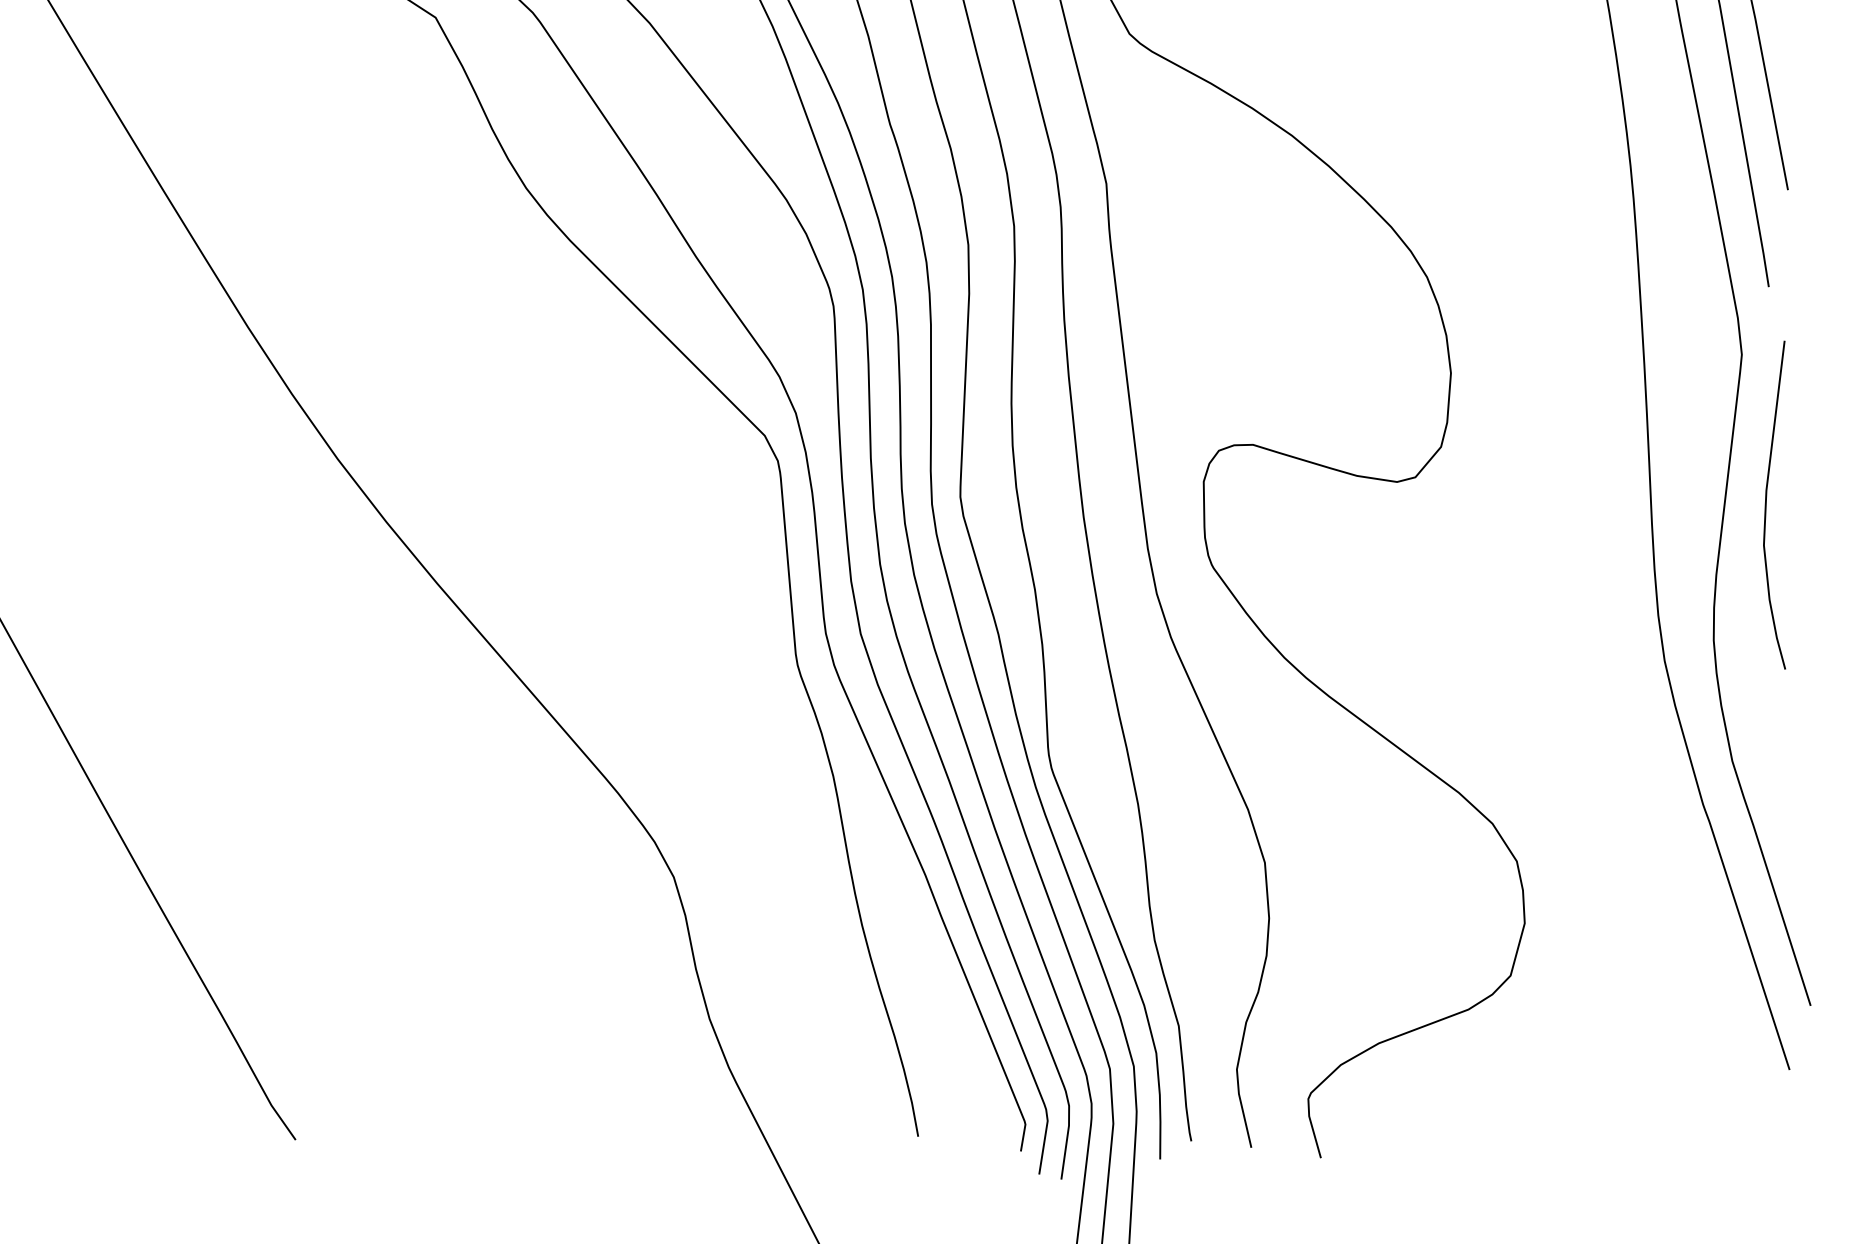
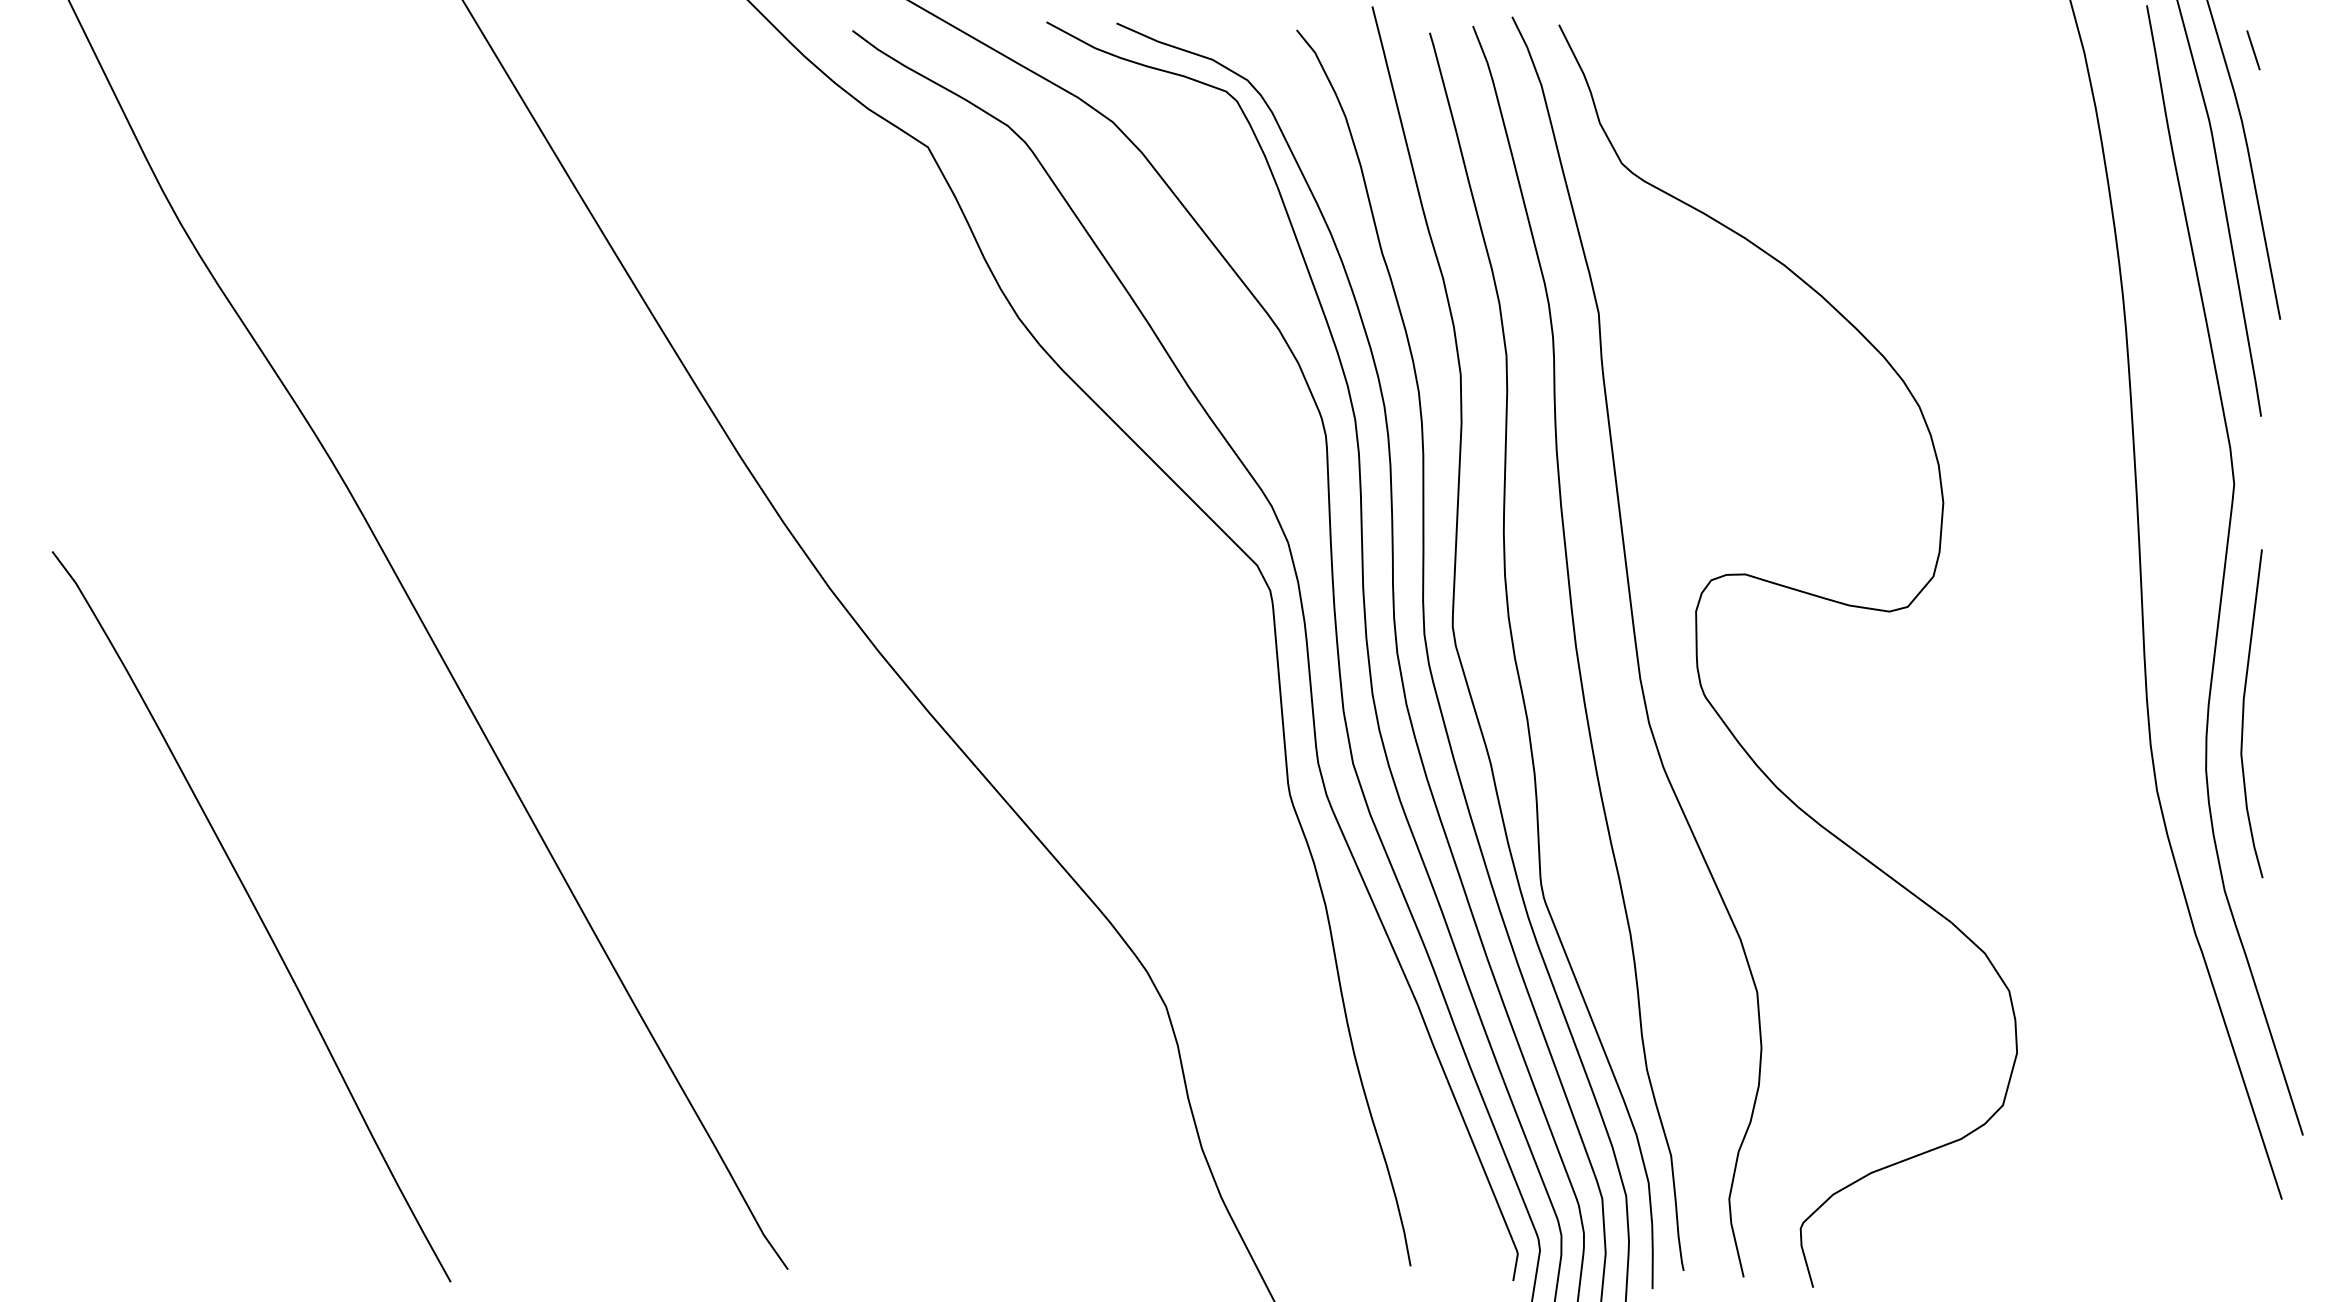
curve: (1767, 503) -> (2244, 712), moved

